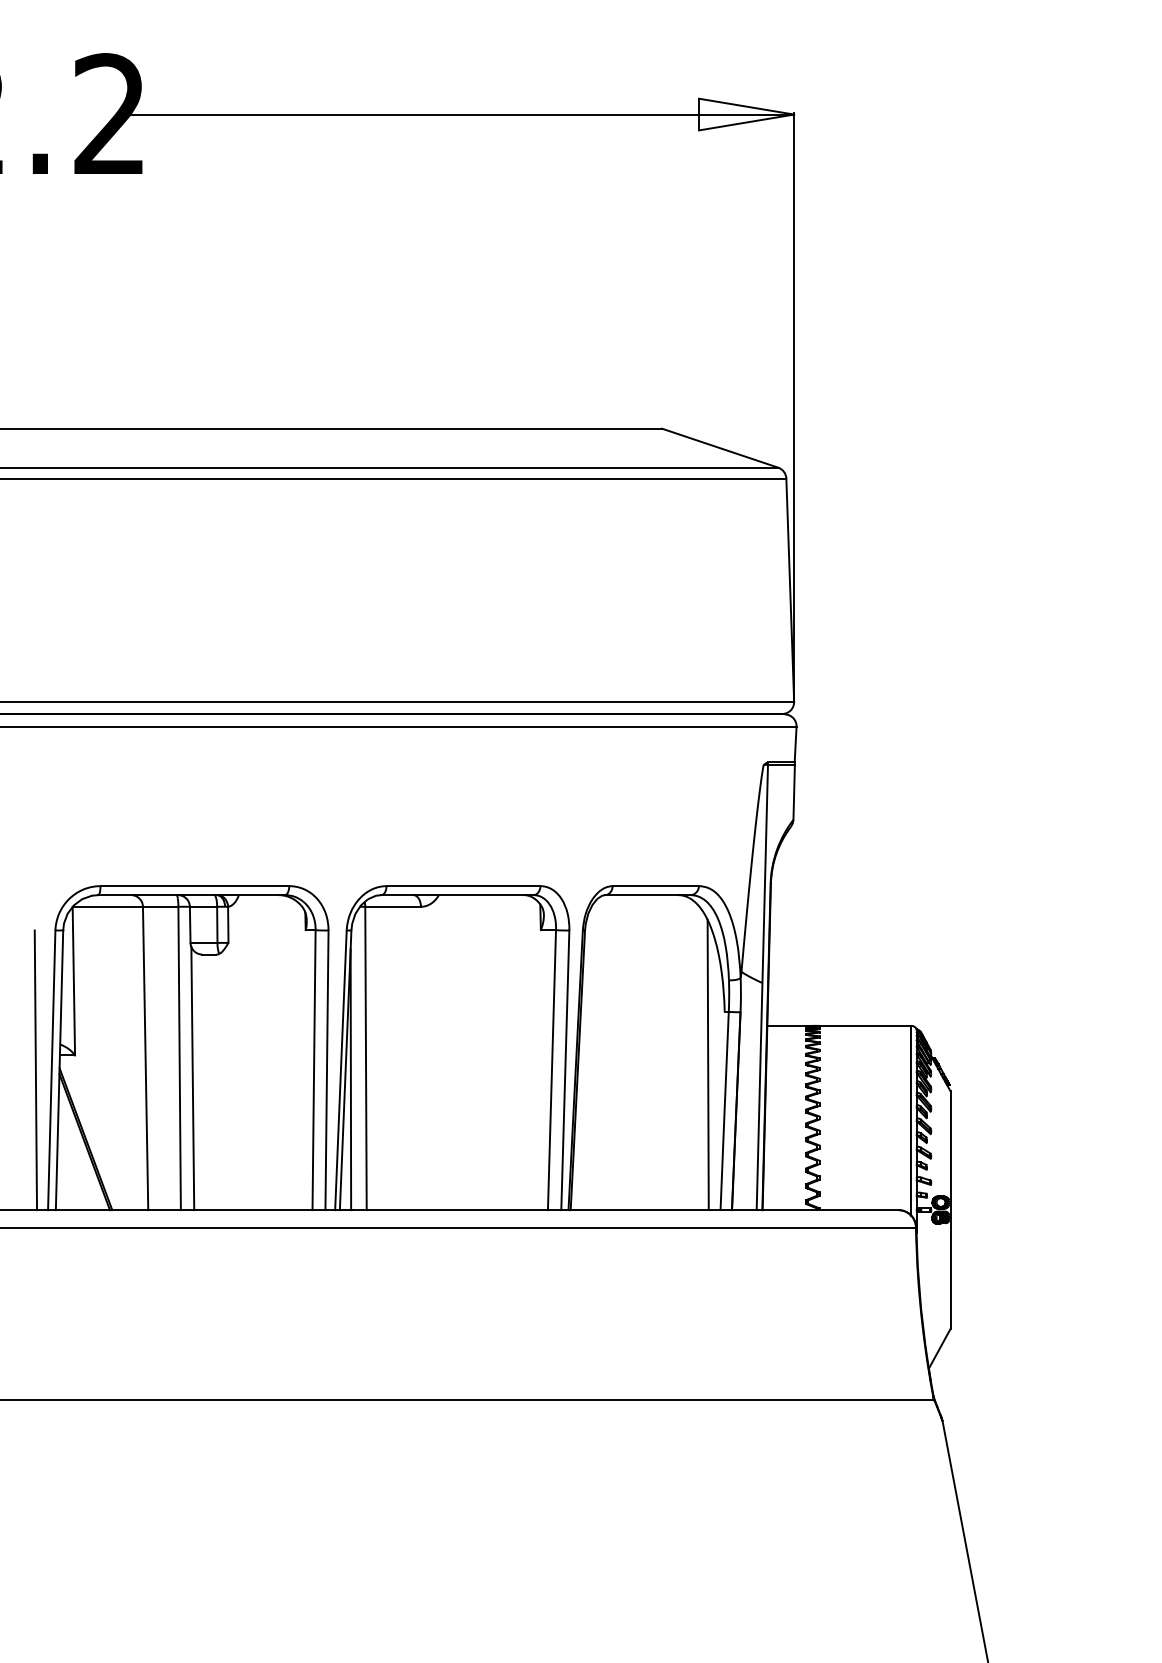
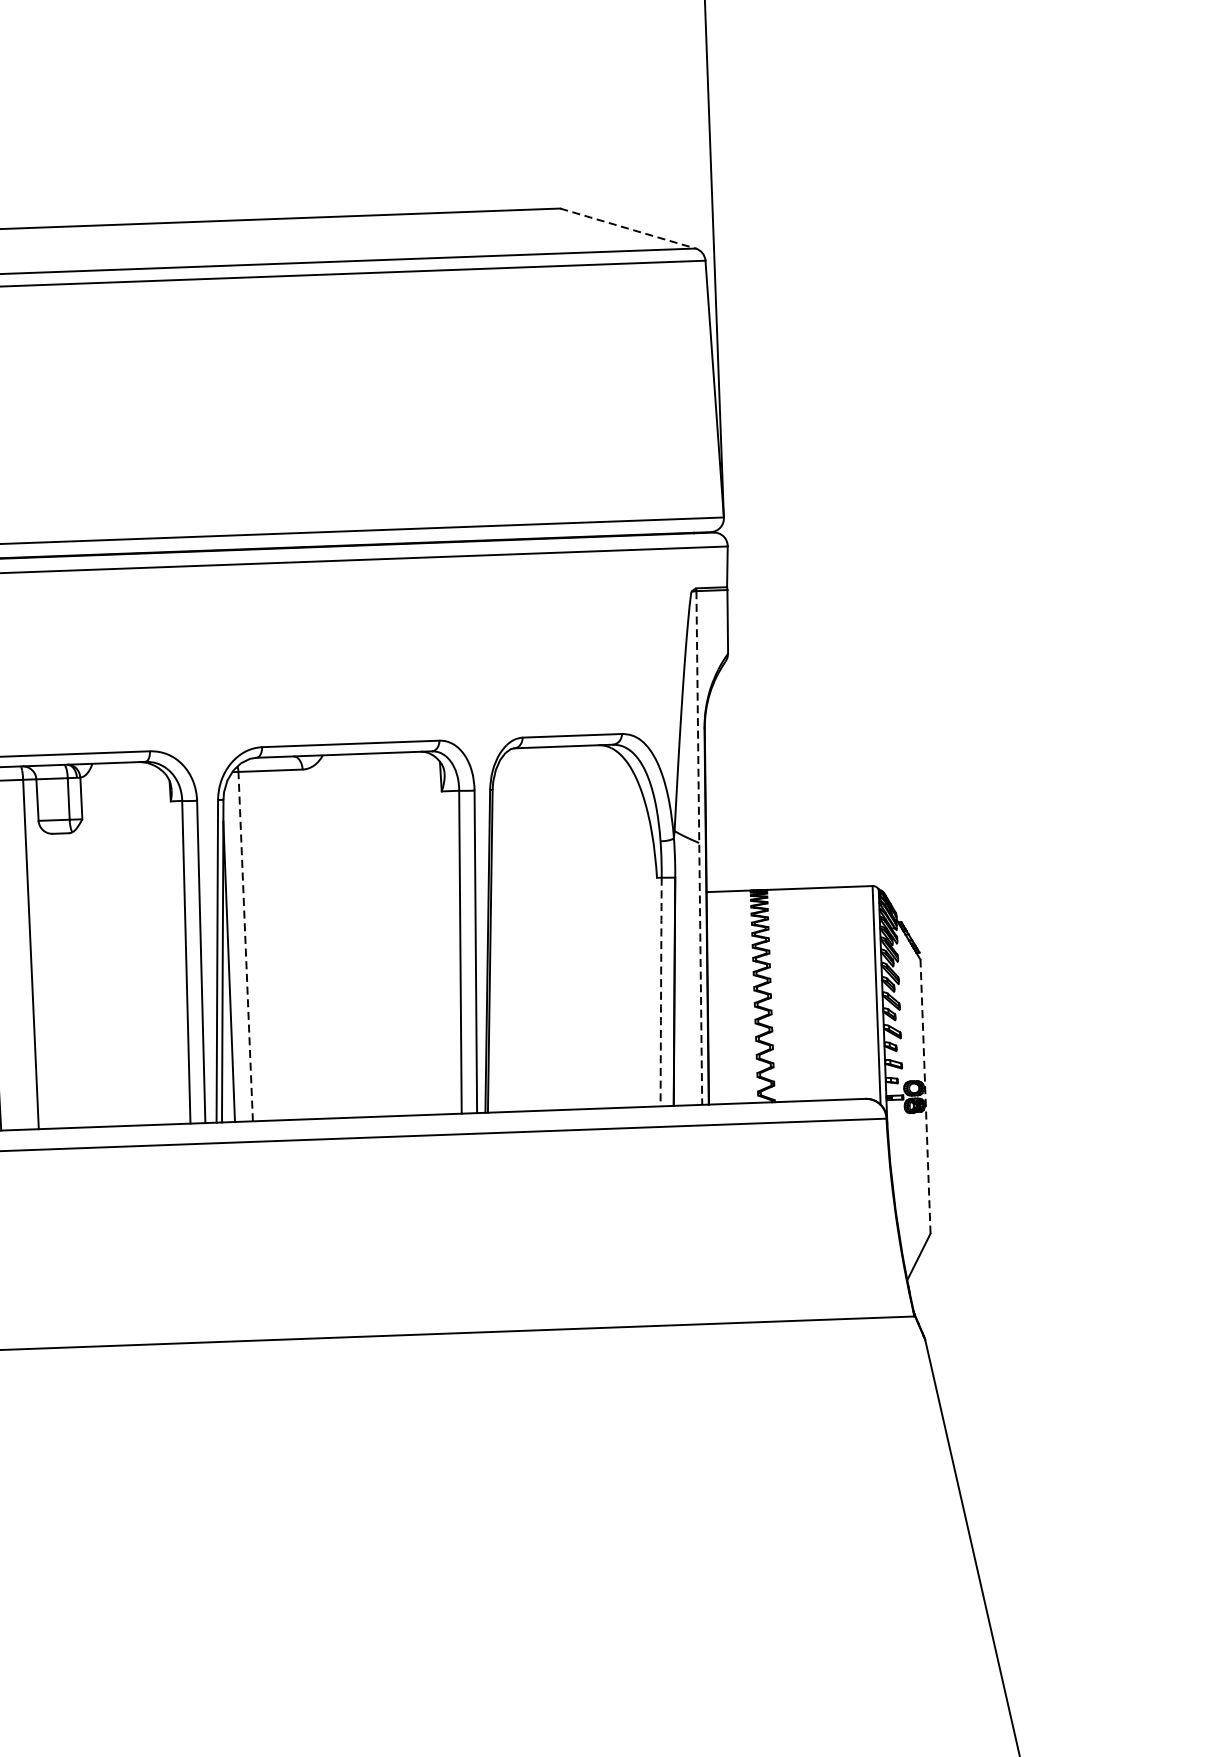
line: (720, 448) -> (628, 228), solid -> dashed
line: (762, 987) -> (699, 848), solid -> dashed
line: (366, 1058) -> (246, 946), solid -> dashed
line: (707, 1064) -> (639, 939), removed
line: (192, 1078) -> (46, 977), removed
arc: (724, 1111) -> (660, 992), solid -> dashed
line: (950, 1210) -> (925, 1097), solid -> dashed

